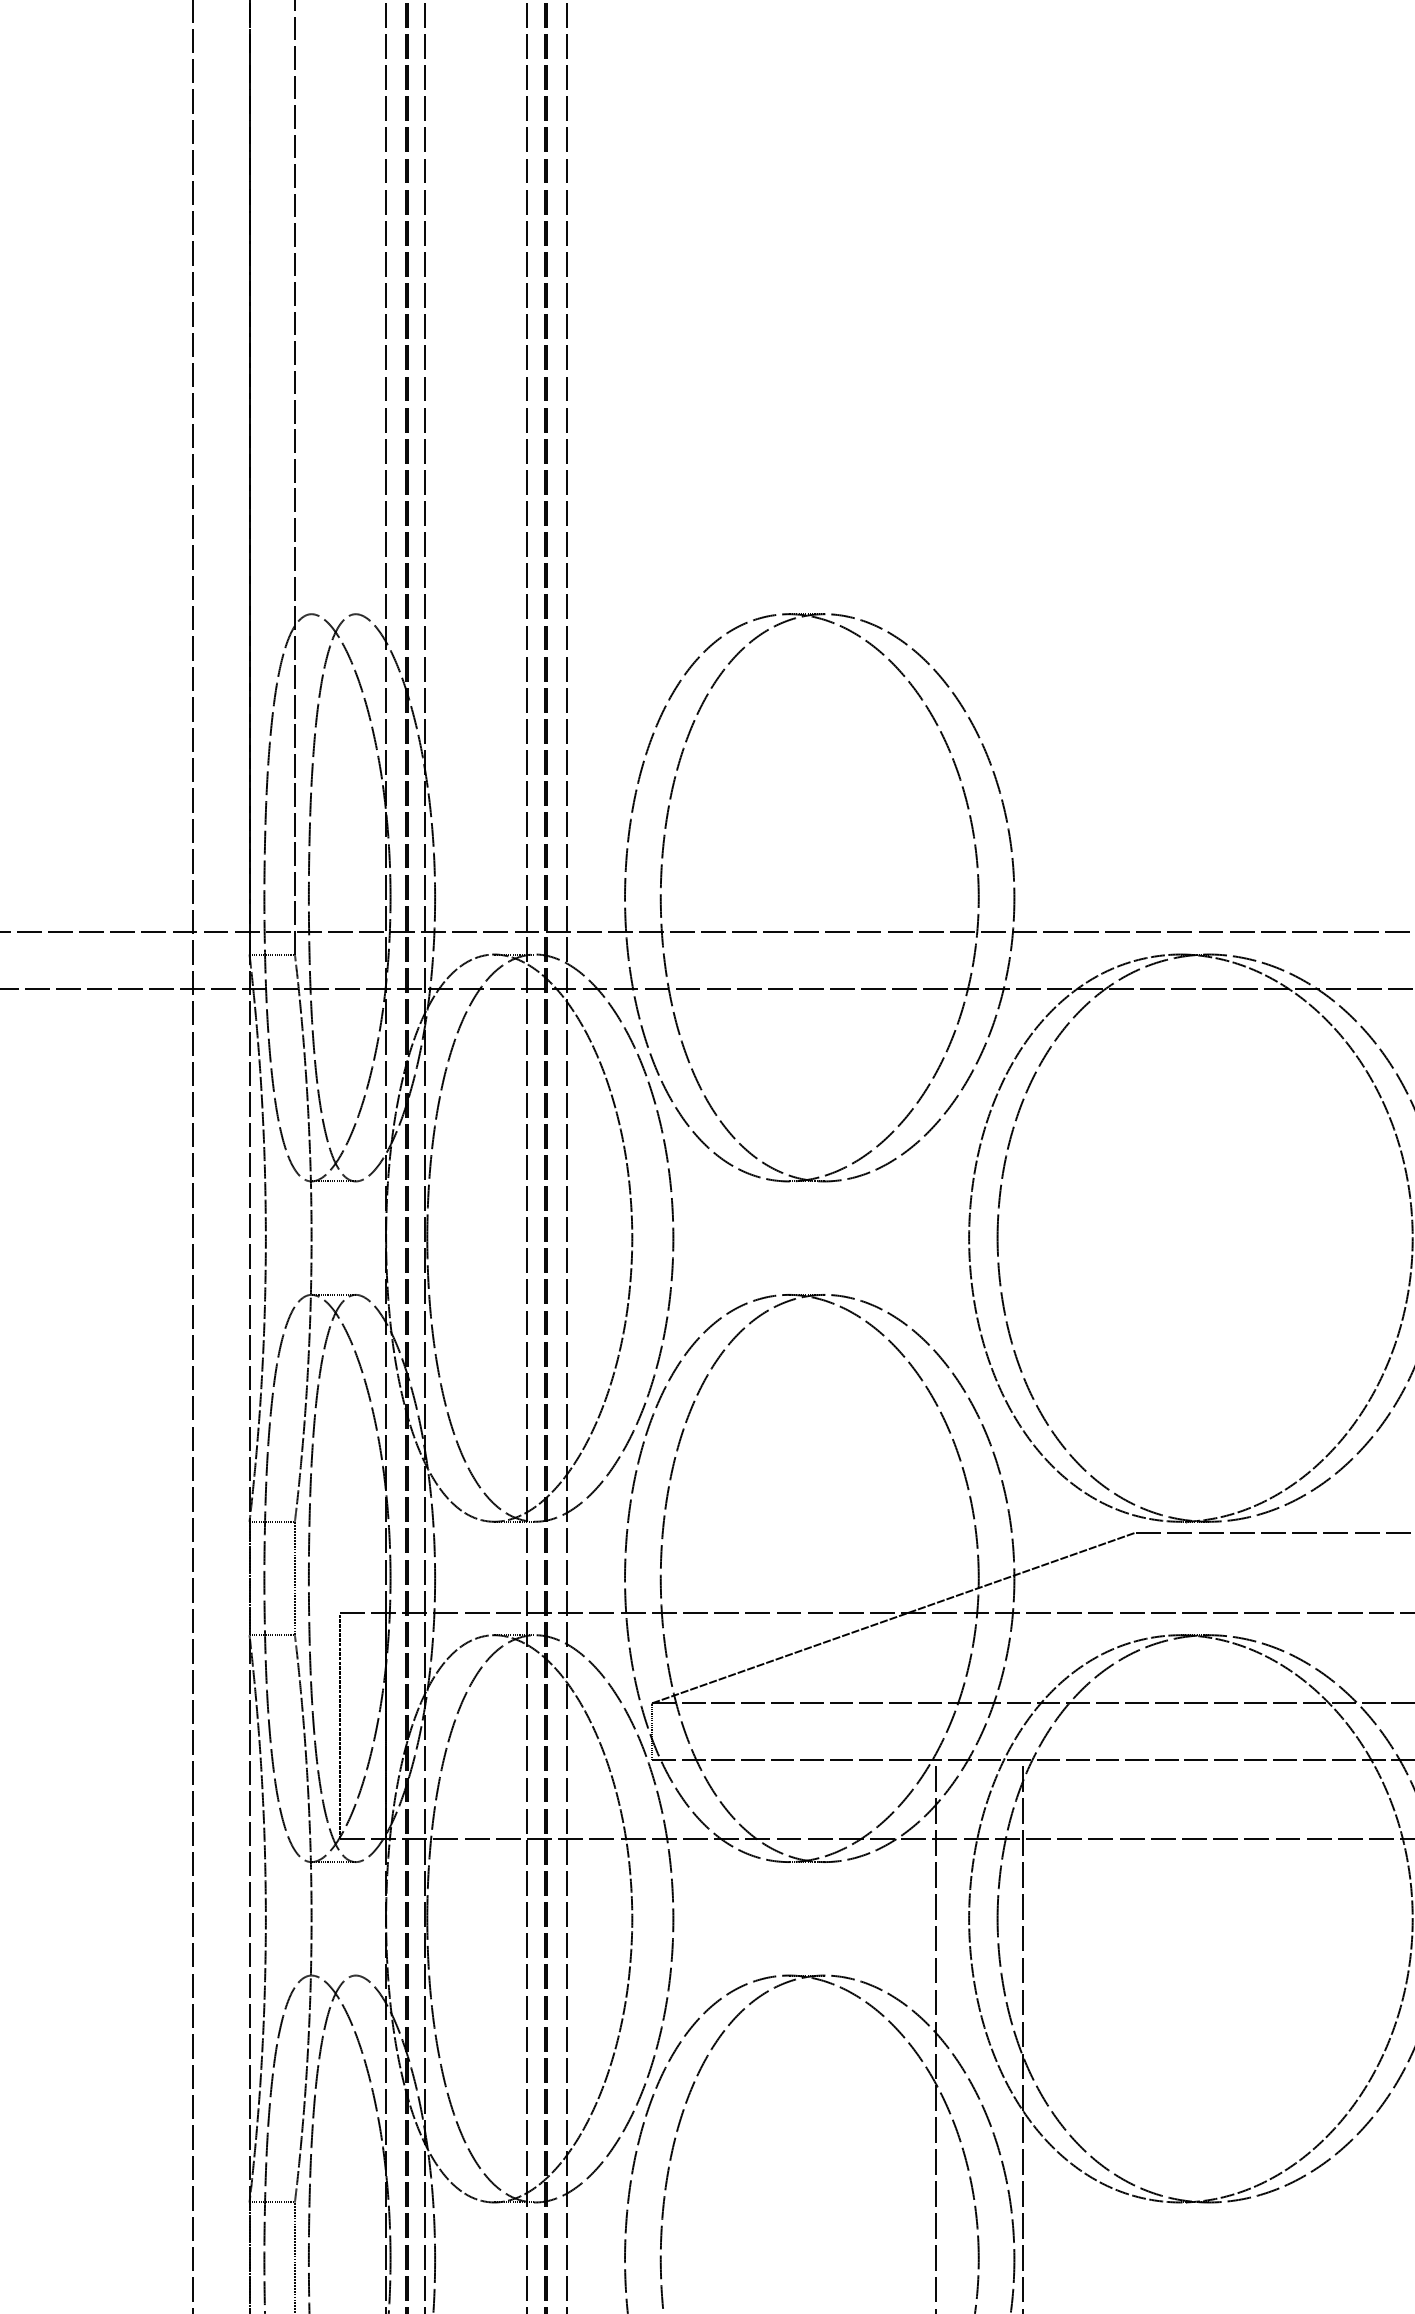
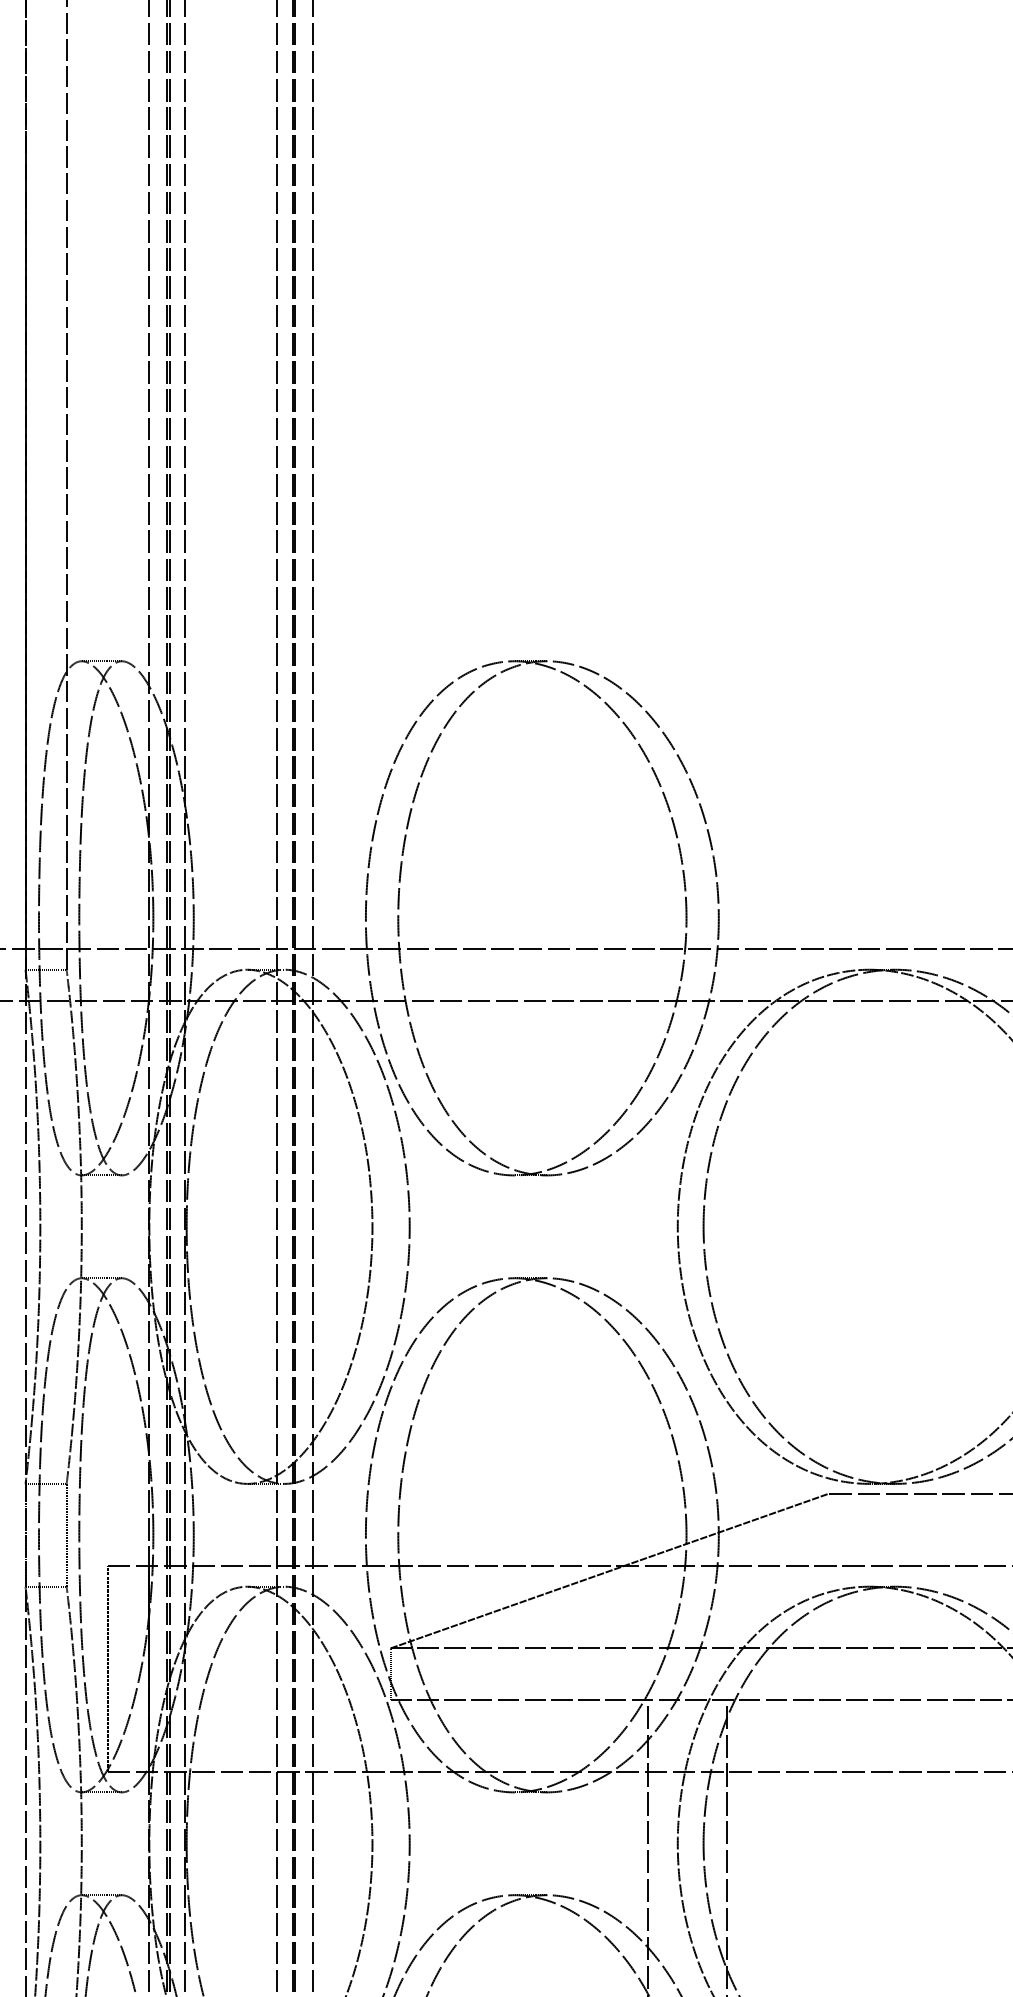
line: (333, 614) -> (101, 661), added
line: (333, 1975) -> (101, 1895), added

